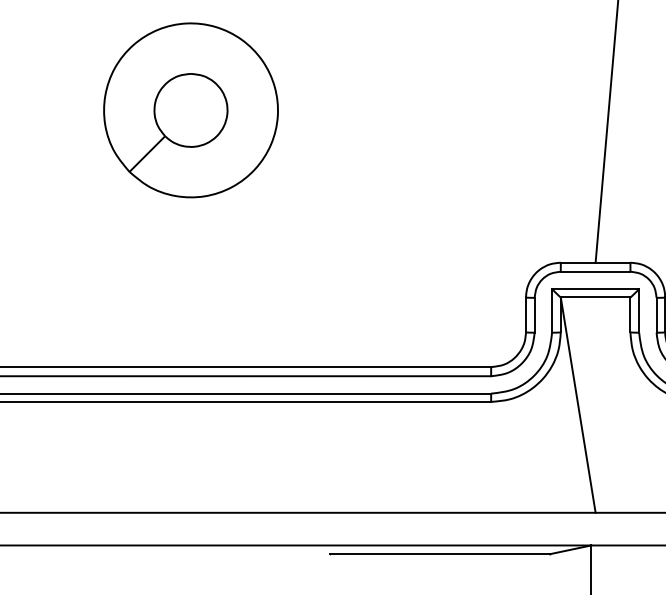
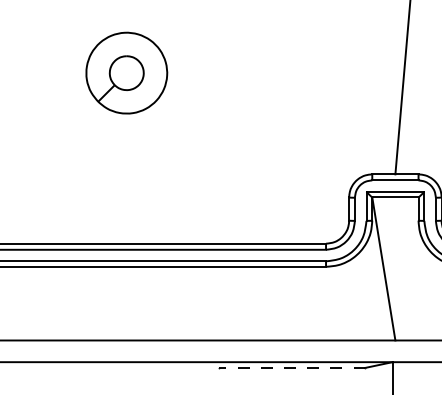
part: (190, 109) -> (126, 72), size x0.7
line: (440, 553) -> (292, 367), solid -> dashed

